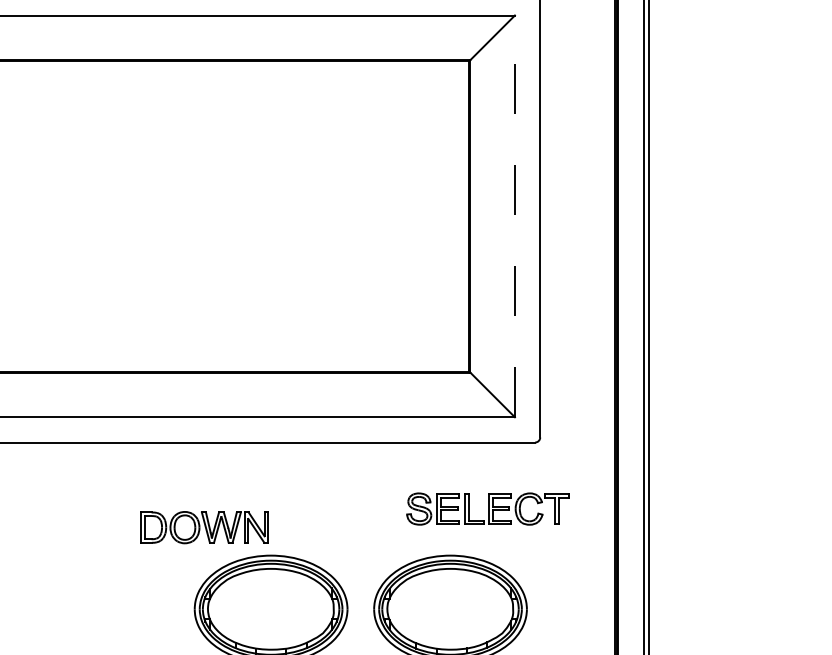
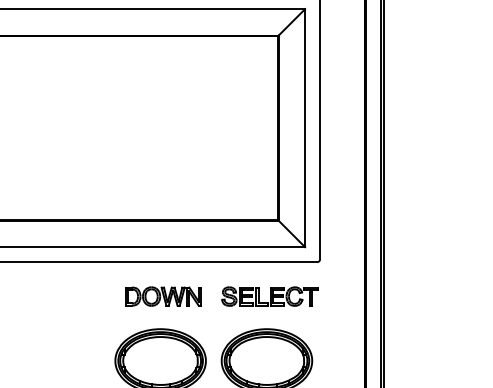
line: (515, 215) -> (305, 127), dashed -> solid
part: (486, 508) -> (269, 296), moved
part: (205, 527) -> (163, 296), moved

